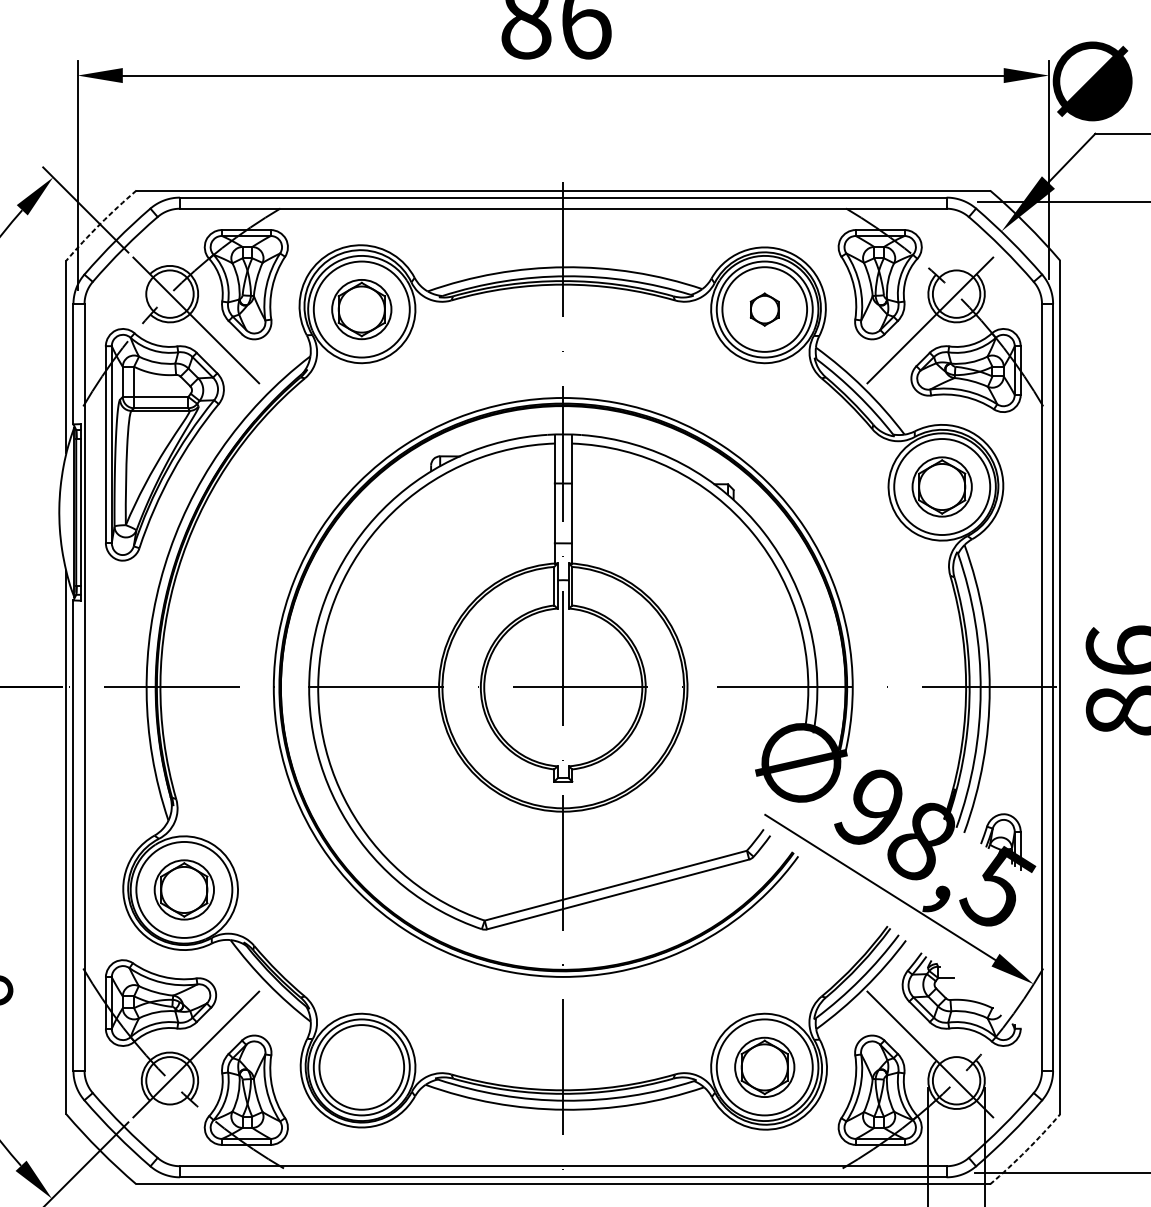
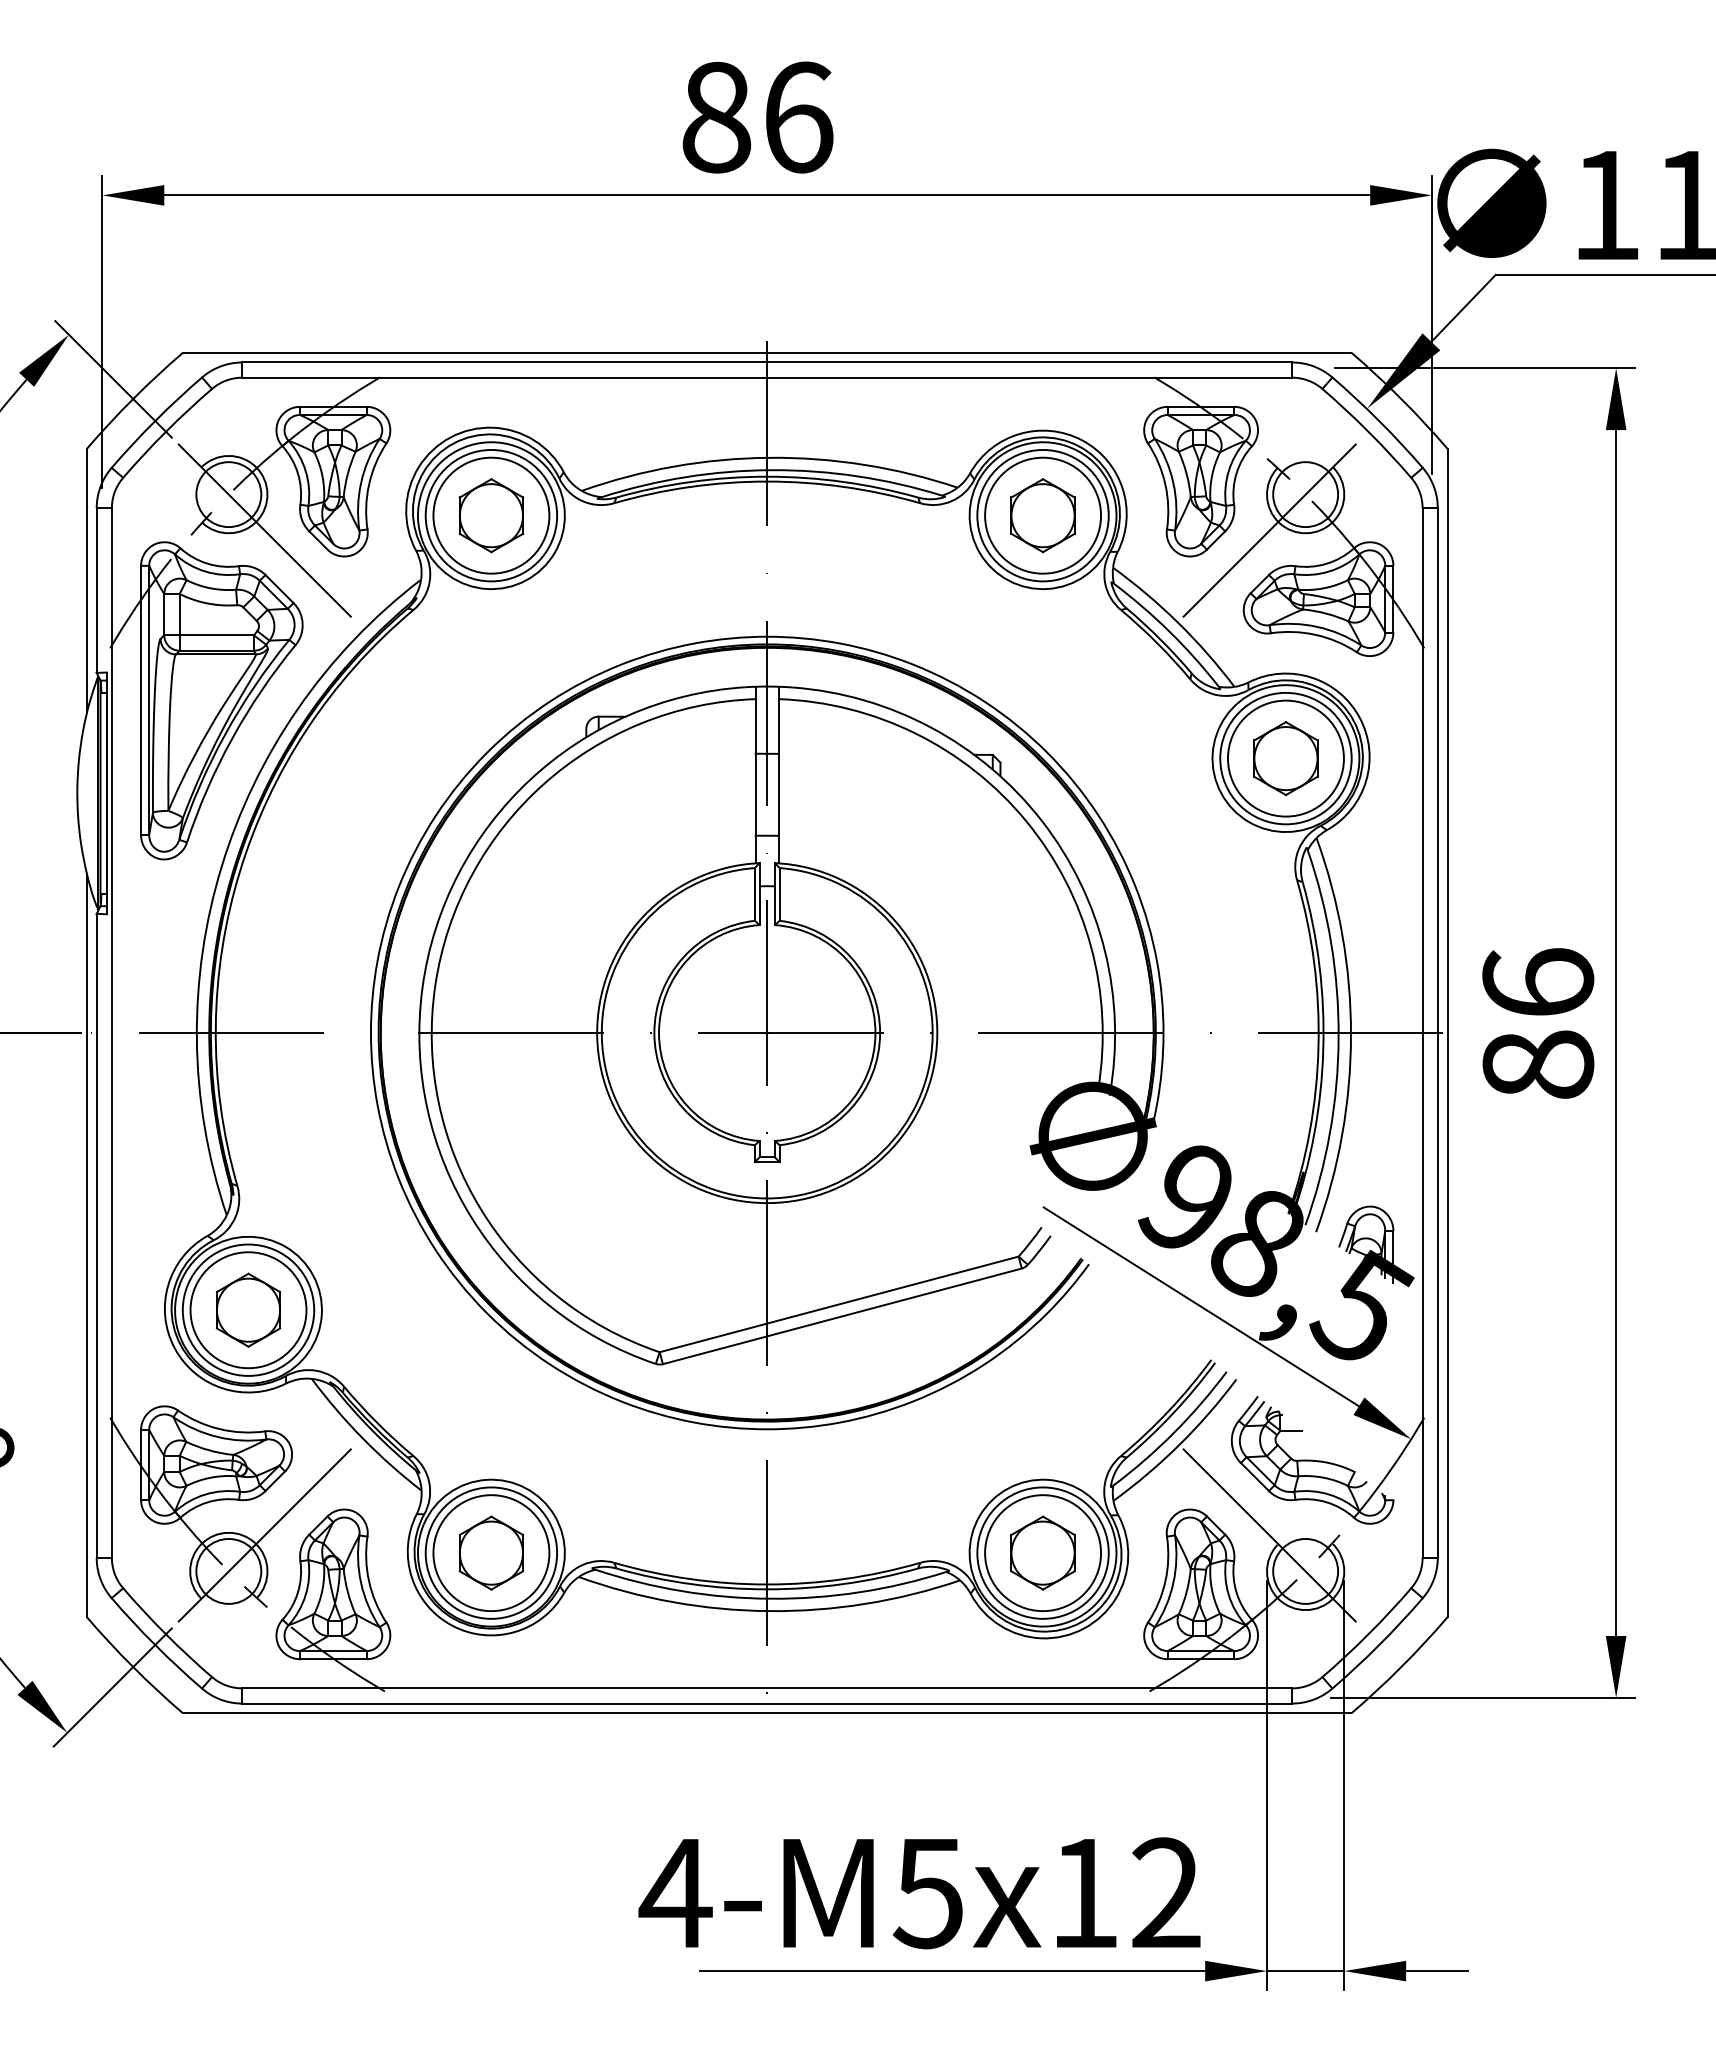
arc: (100, 223) -> (133, 398), dashed -> solid
circle: (361, 309) -> (491, 515), size x1.43
part: (764, 309) -> (1042, 515), size x1.67
circle: (941, 486) -> (1285, 758), size x1.43
circle: (184, 890) -> (248, 1310), size x1.43
part: (361, 1066) -> (490, 1552), added
circle: (765, 1067) -> (1043, 1553), size x1.43
arc: (1026, 1150) -> (1401, 1667), dashed -> solid

